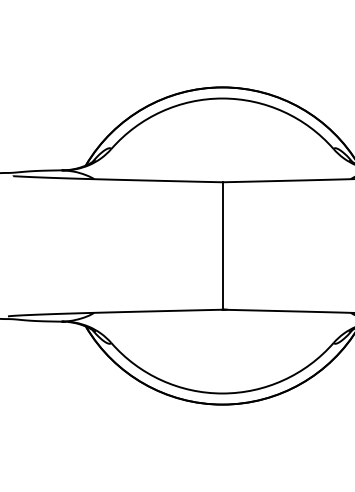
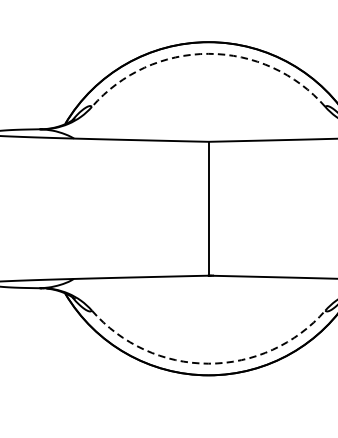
arc: (222, 98) -> (208, 53), solid -> dashed
arc: (222, 393) -> (208, 363), solid -> dashed

